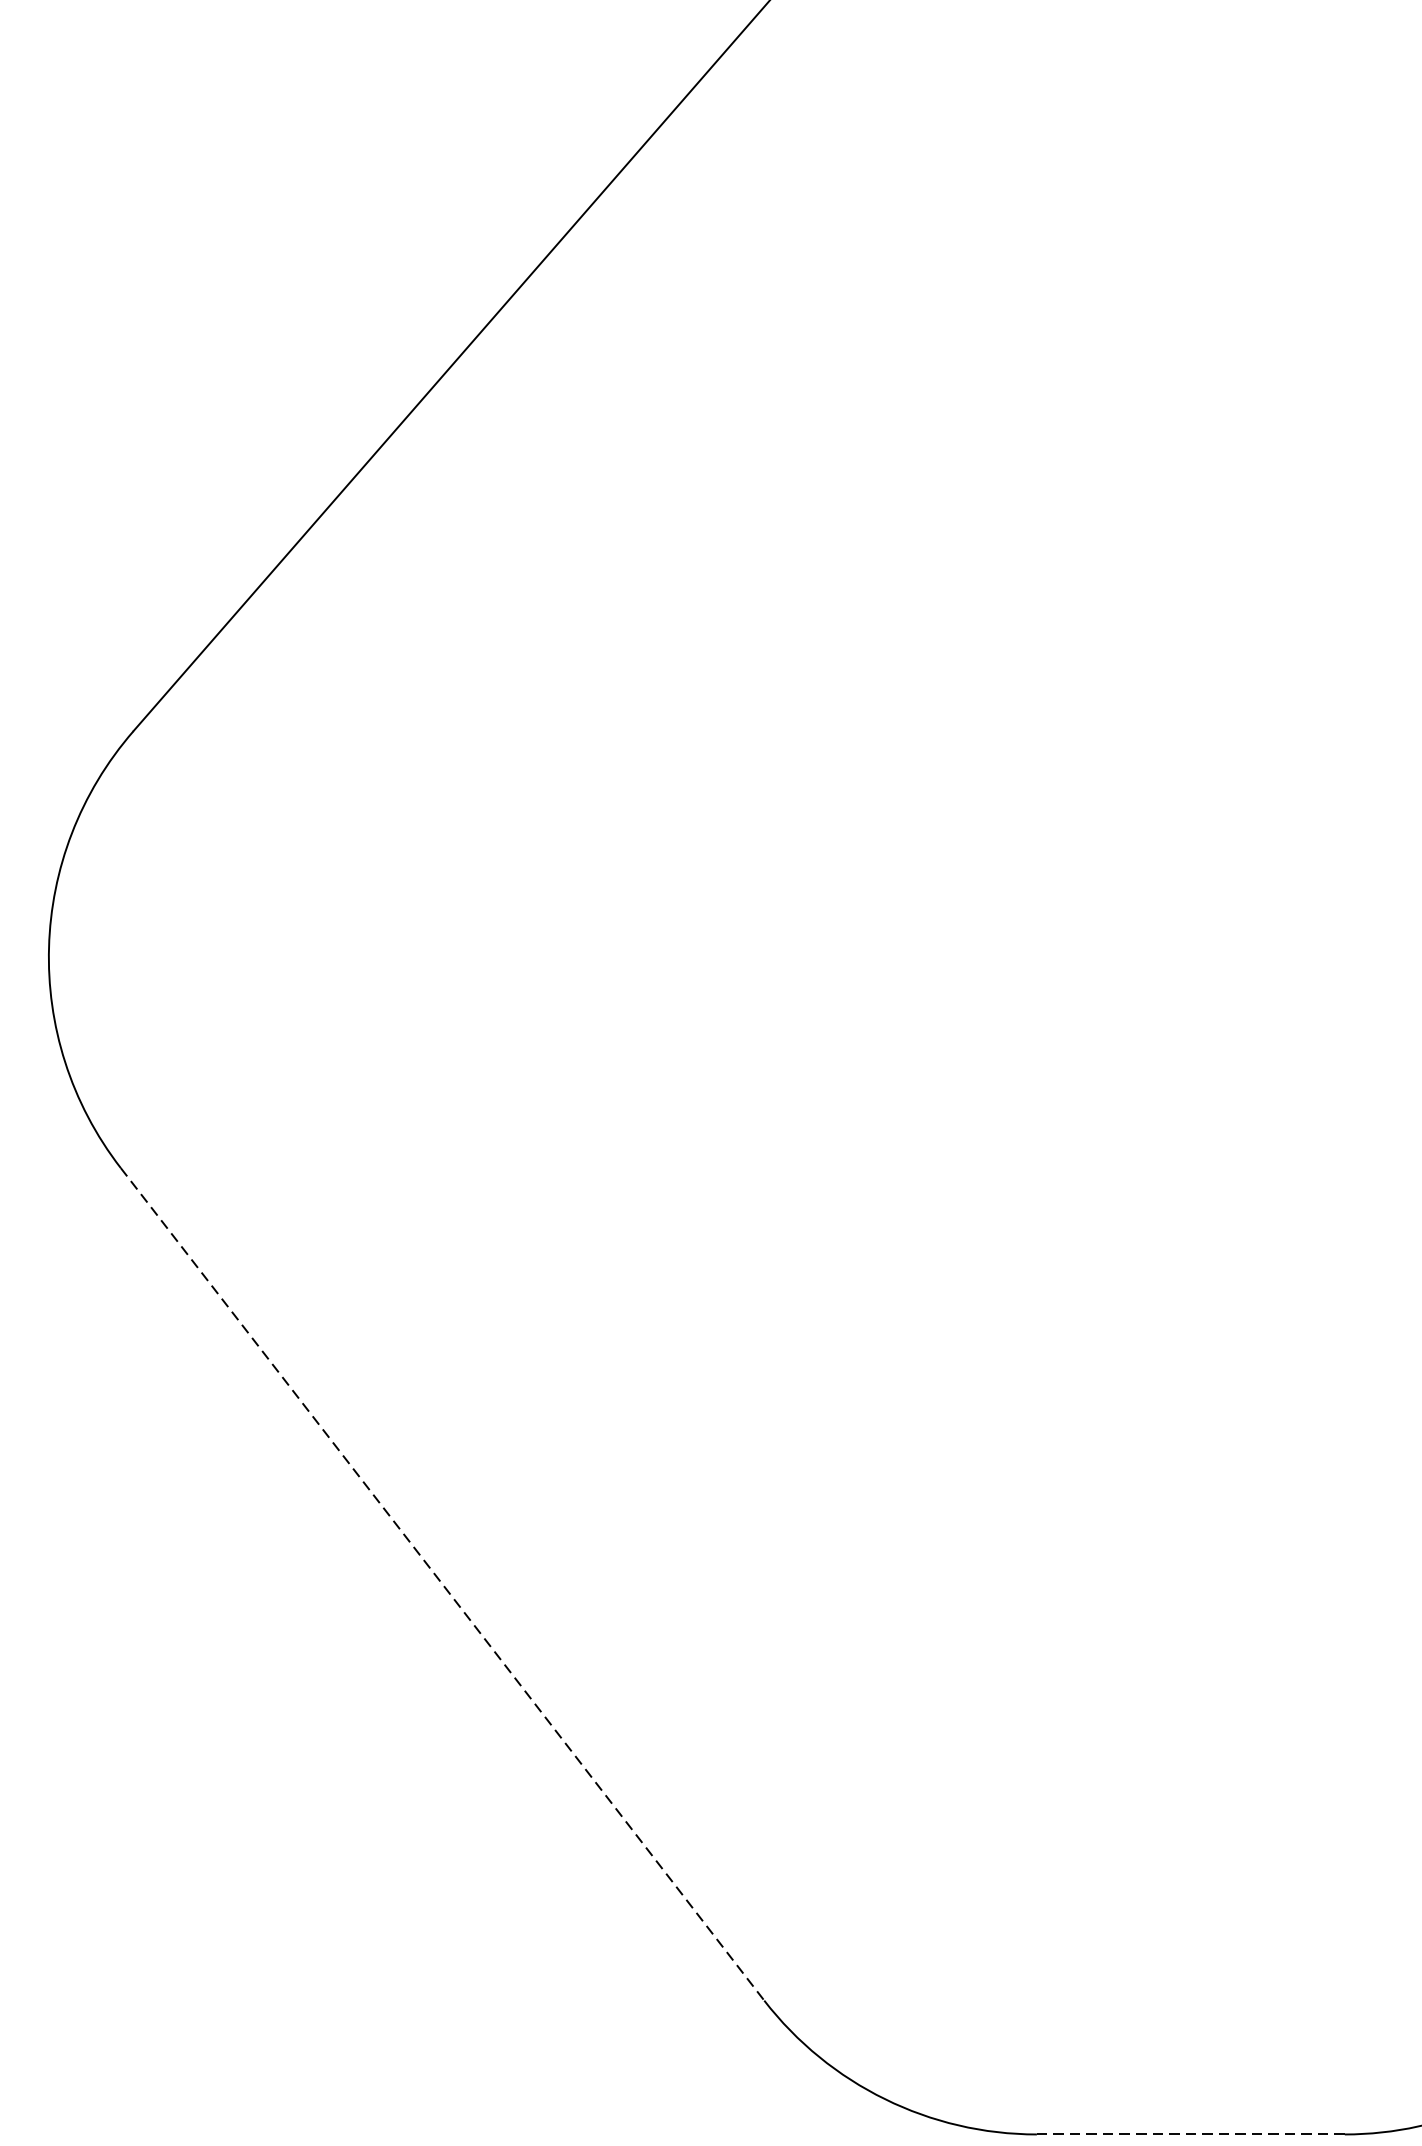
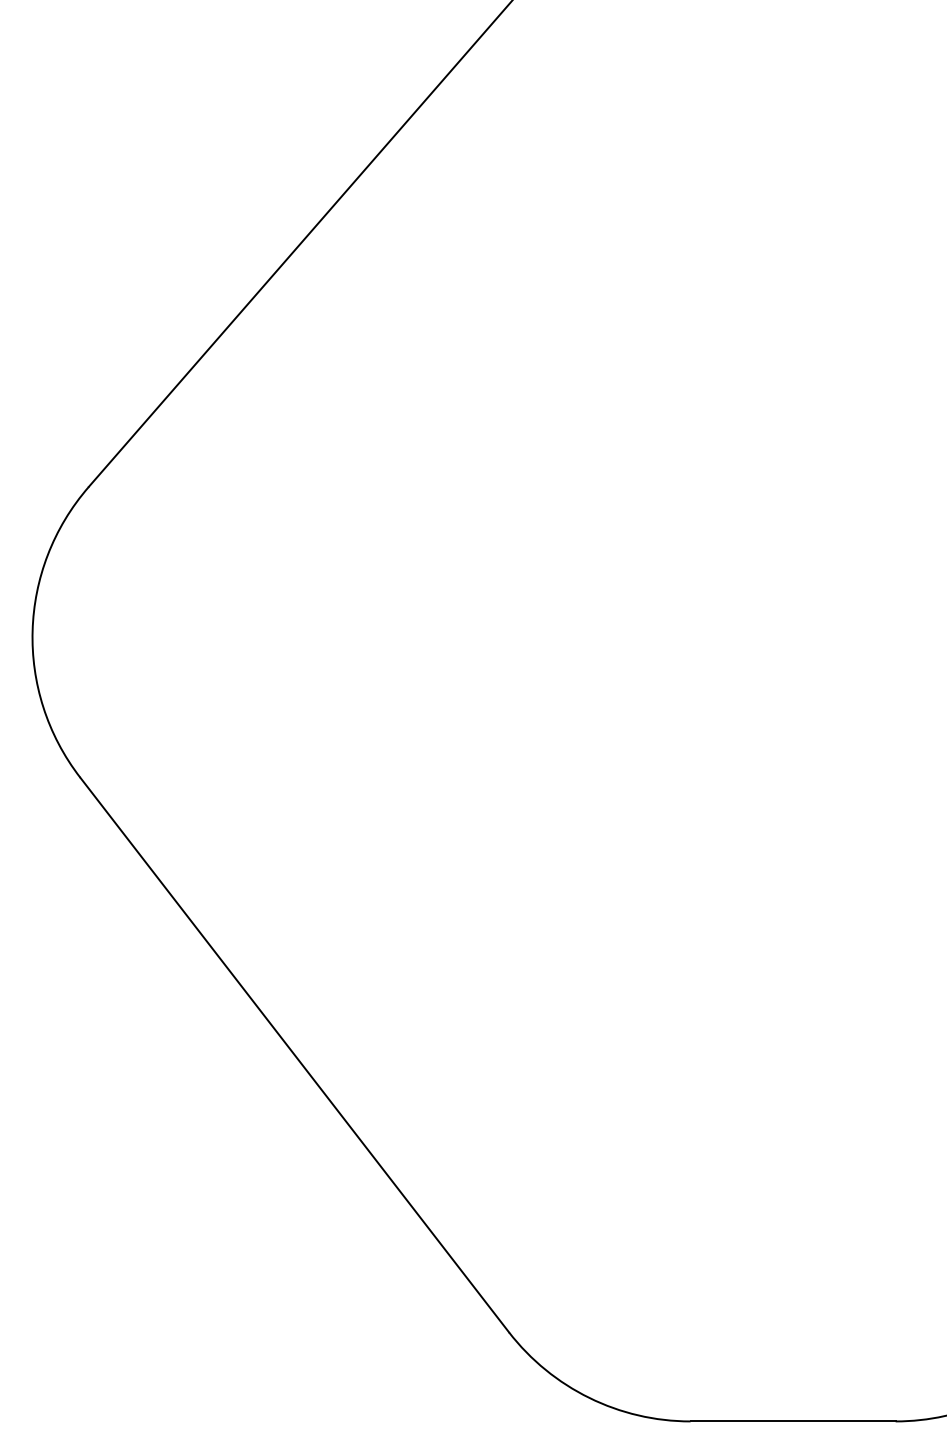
line: (443, 1585) -> (295, 1055), dashed -> solid
line: (1191, 2134) -> (793, 1421), dashed -> solid

